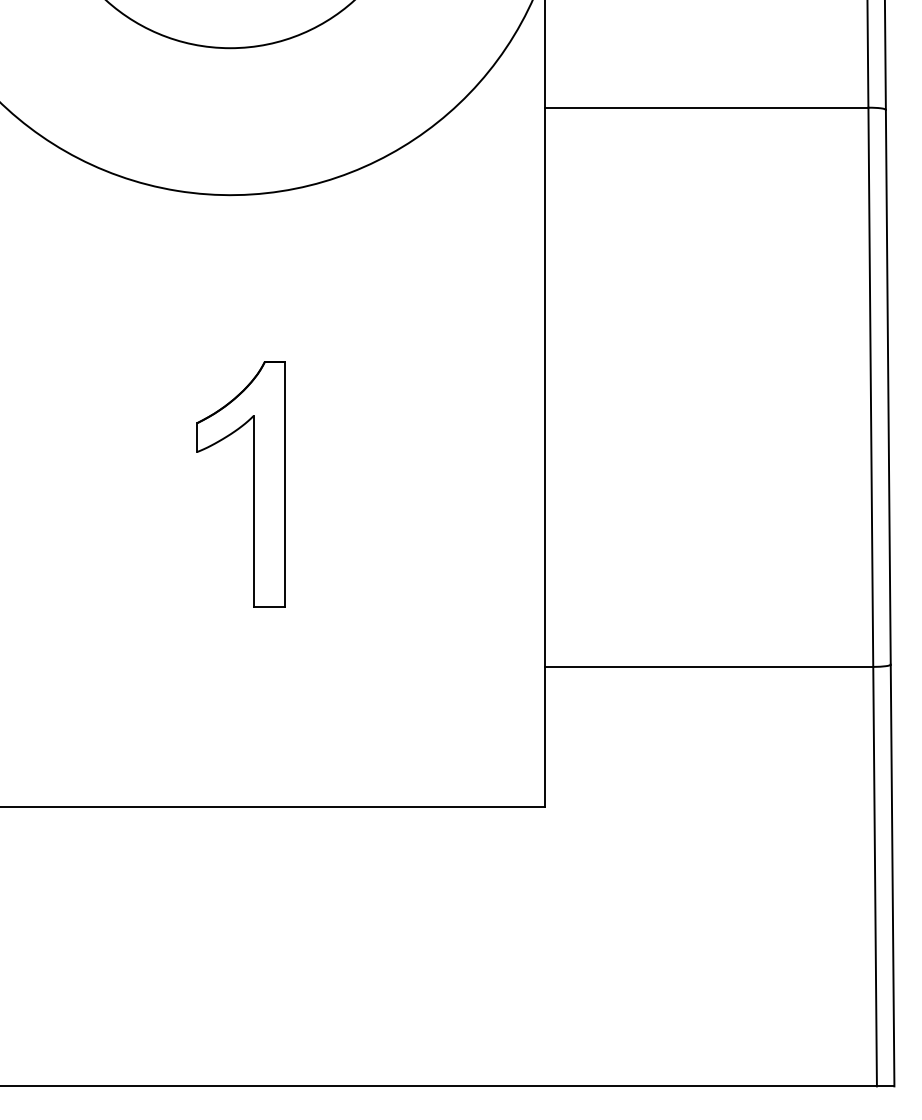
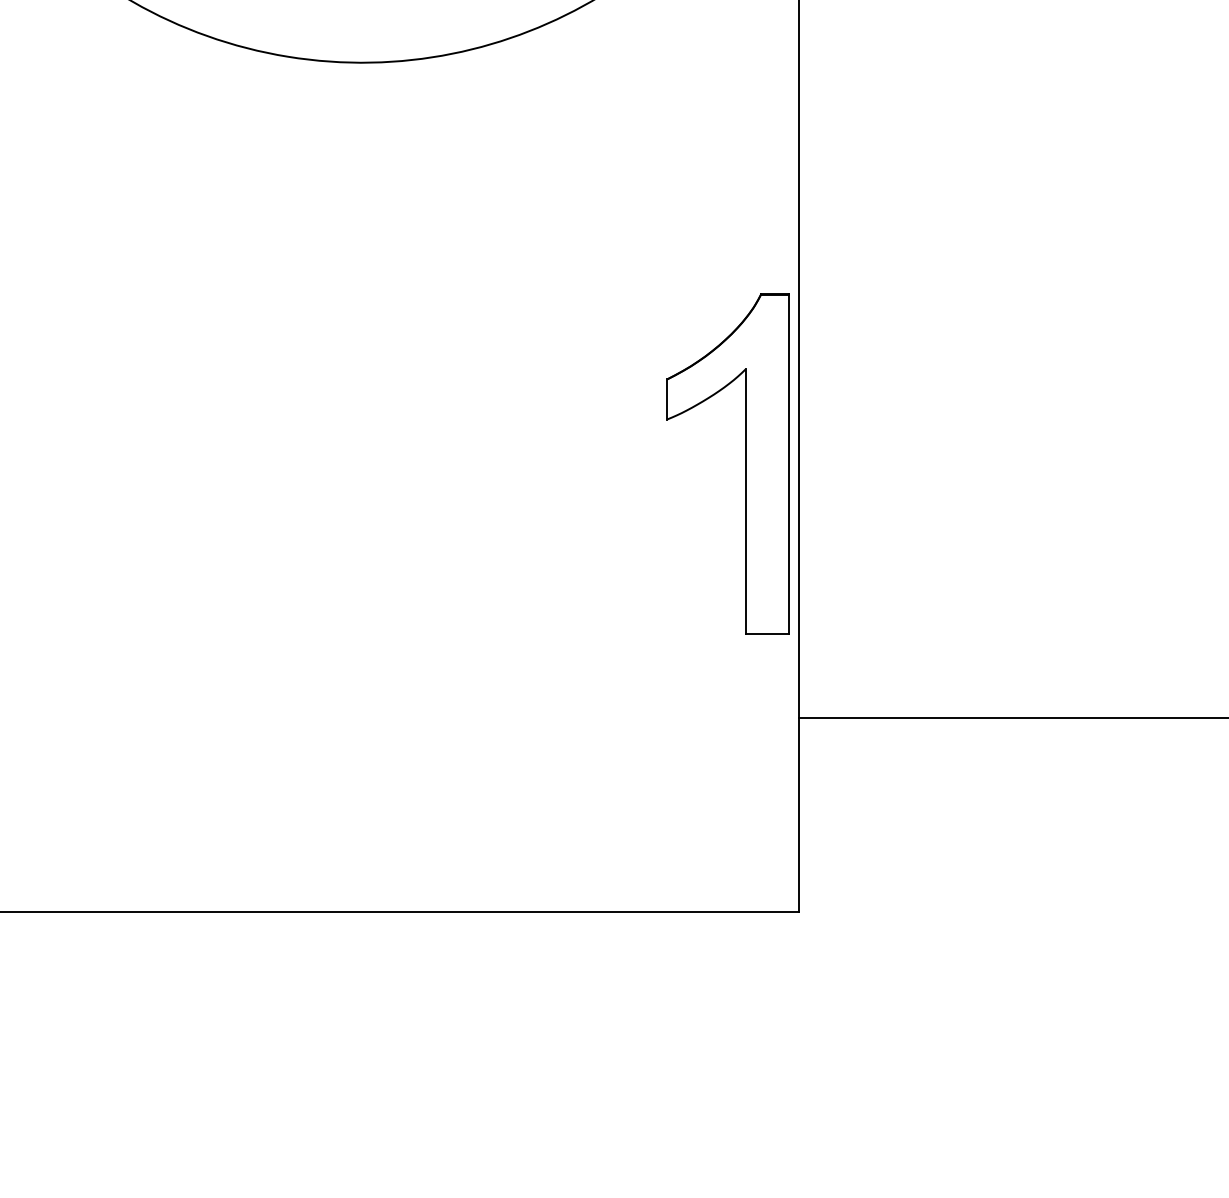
part: (253, 484) -> (745, 464), moved

